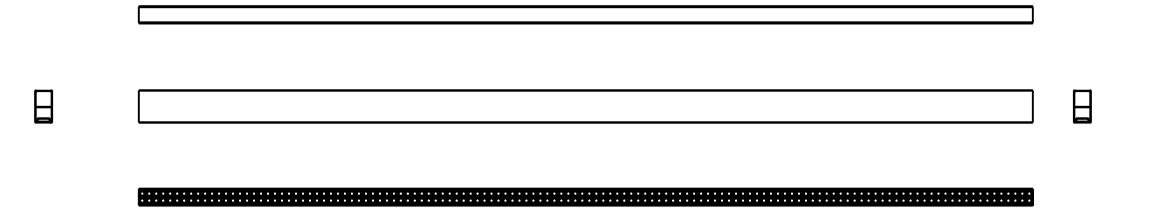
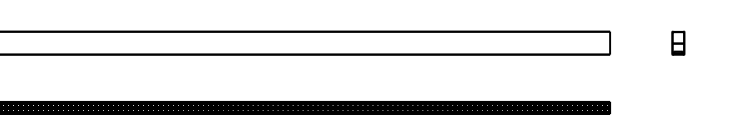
part: (1082, 106) -> (678, 43), moved

